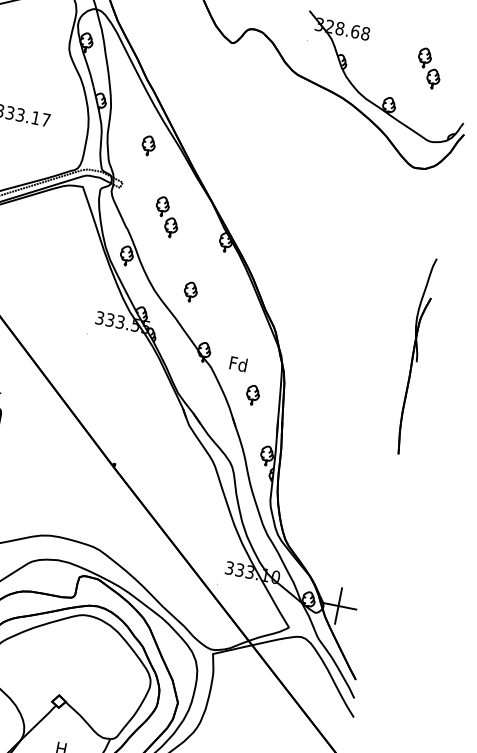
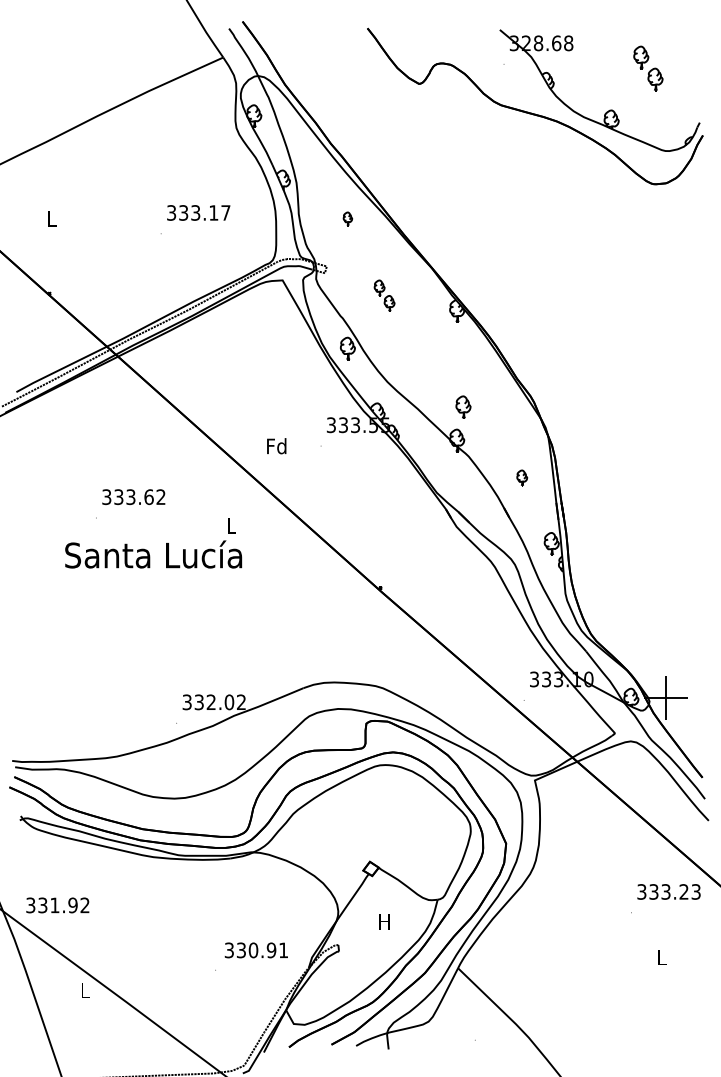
part: (148, 145) -> (347, 218), size x0.6
part: (166, 216) -> (384, 295), size x0.7
part: (190, 291) -> (463, 406), moved
part: (413, 355) -> (695, 397), removed
text: (238, 364) -> (276, 446), moved
part: (253, 394) -> (522, 477), size x0.7

